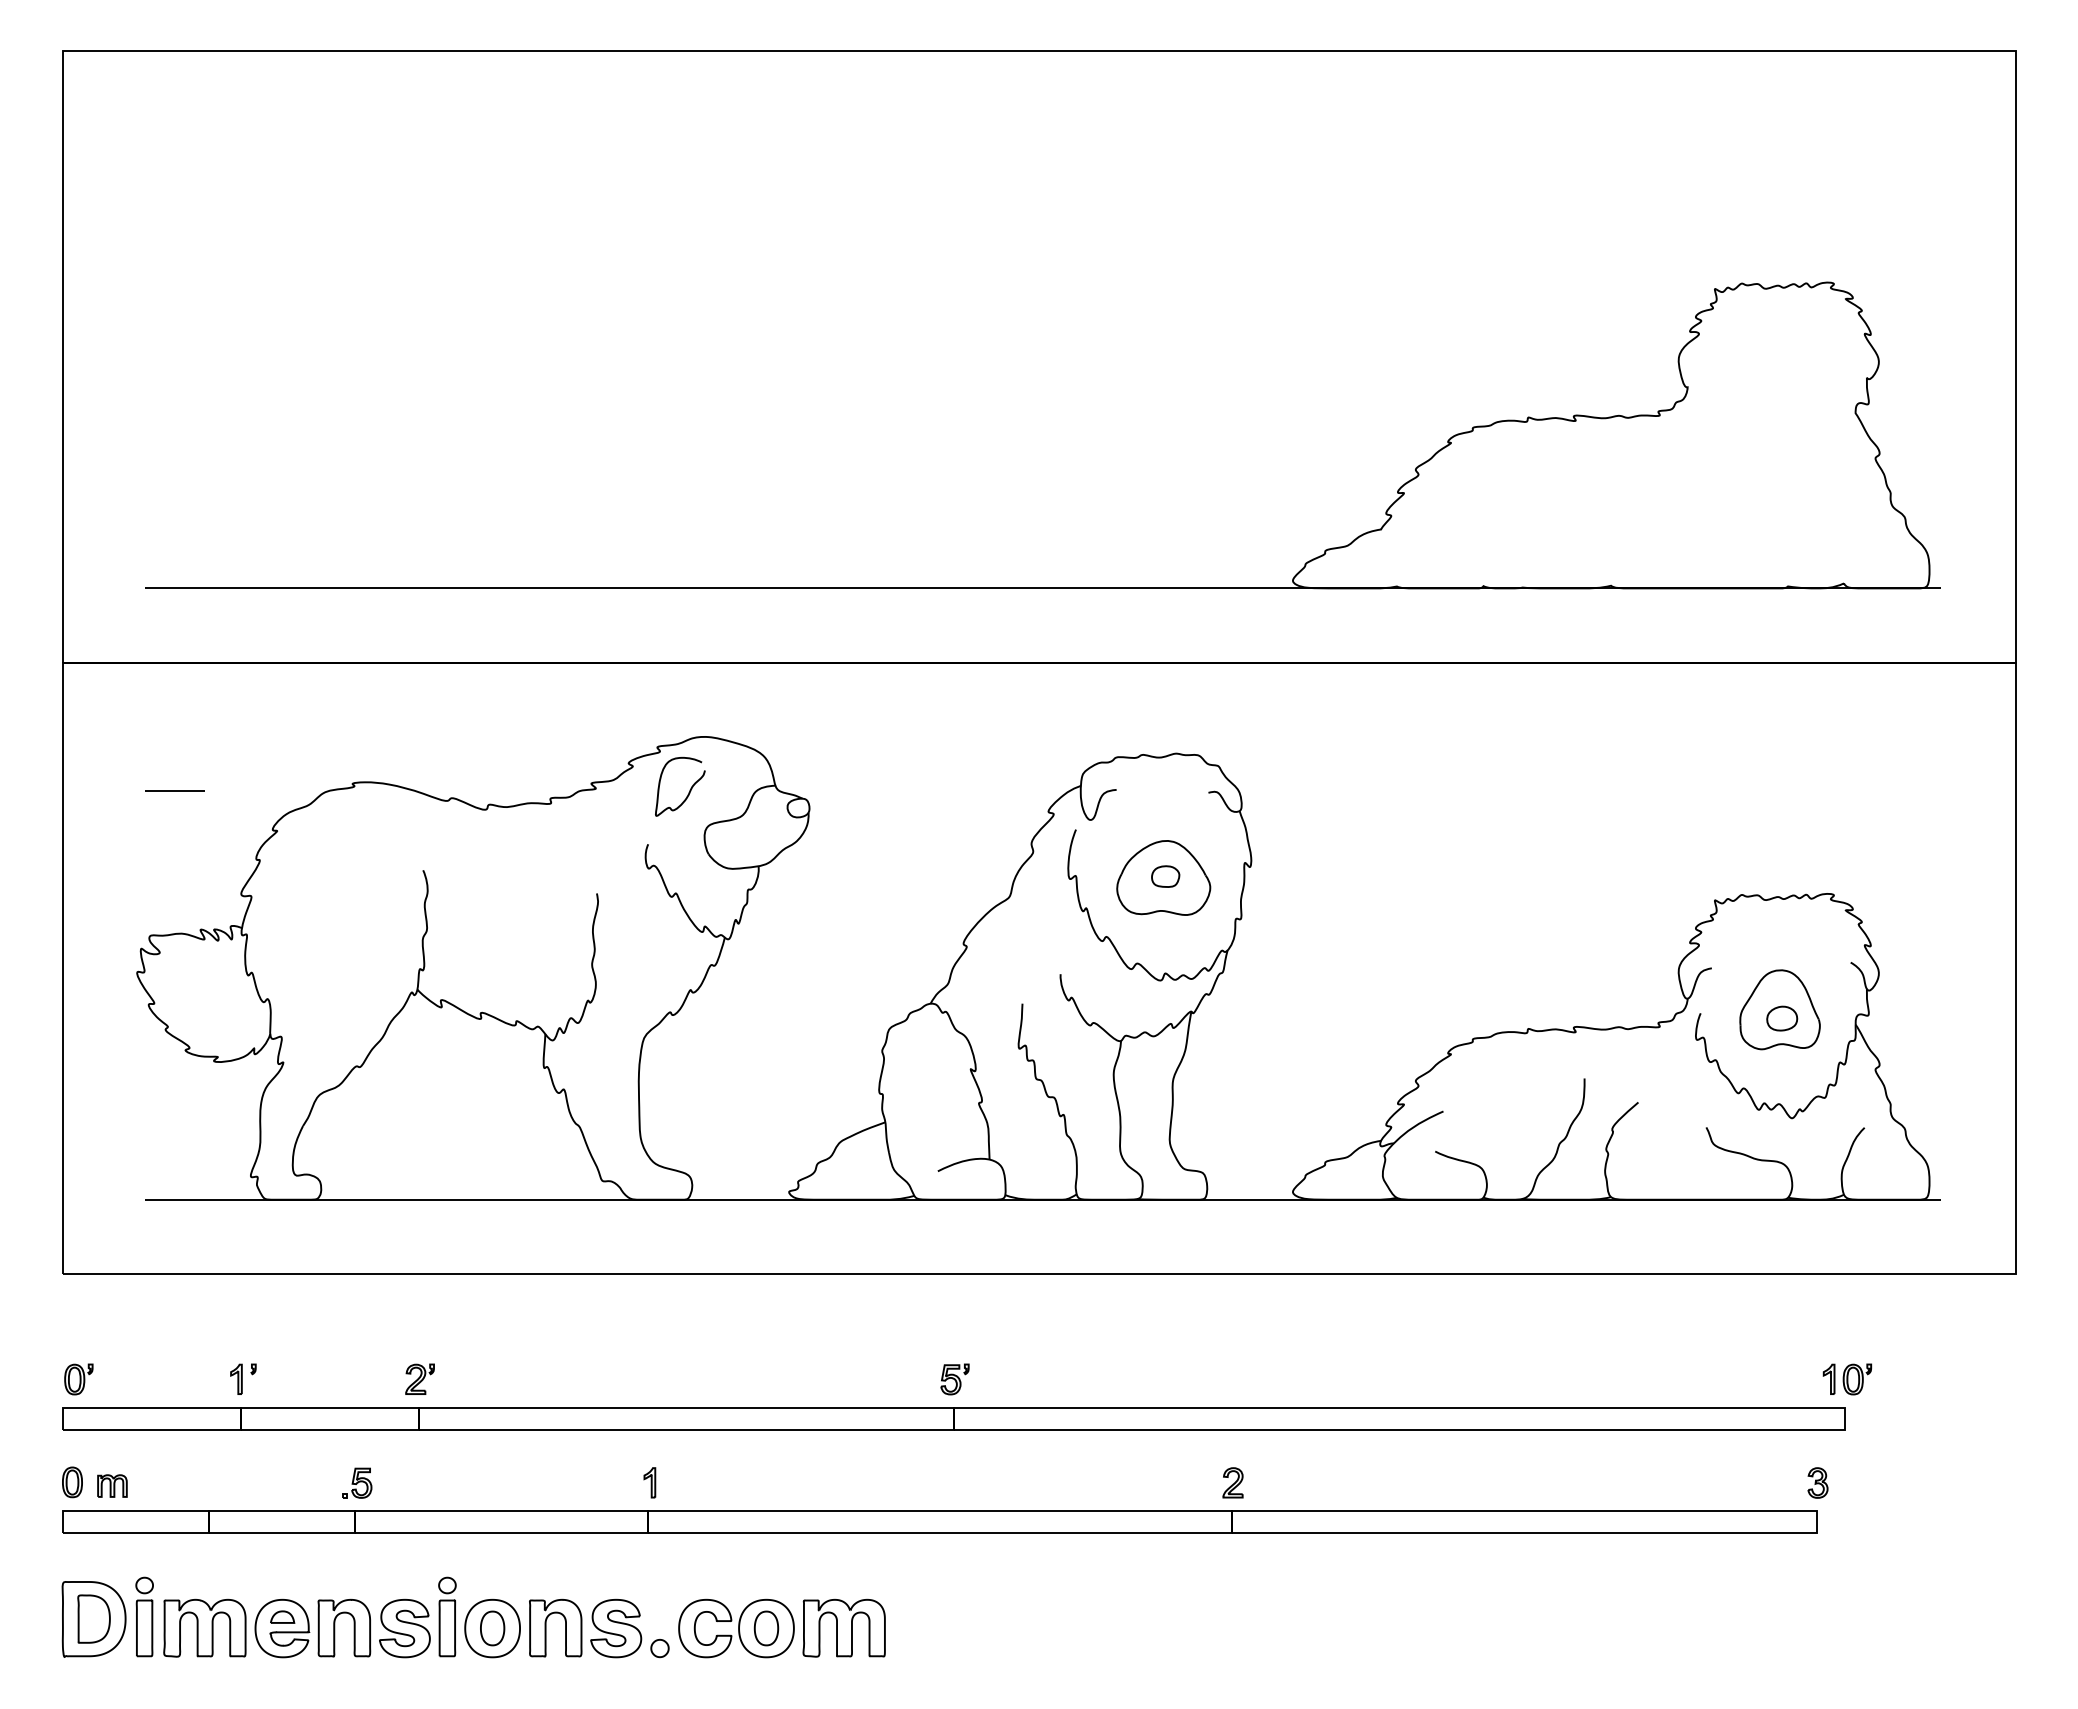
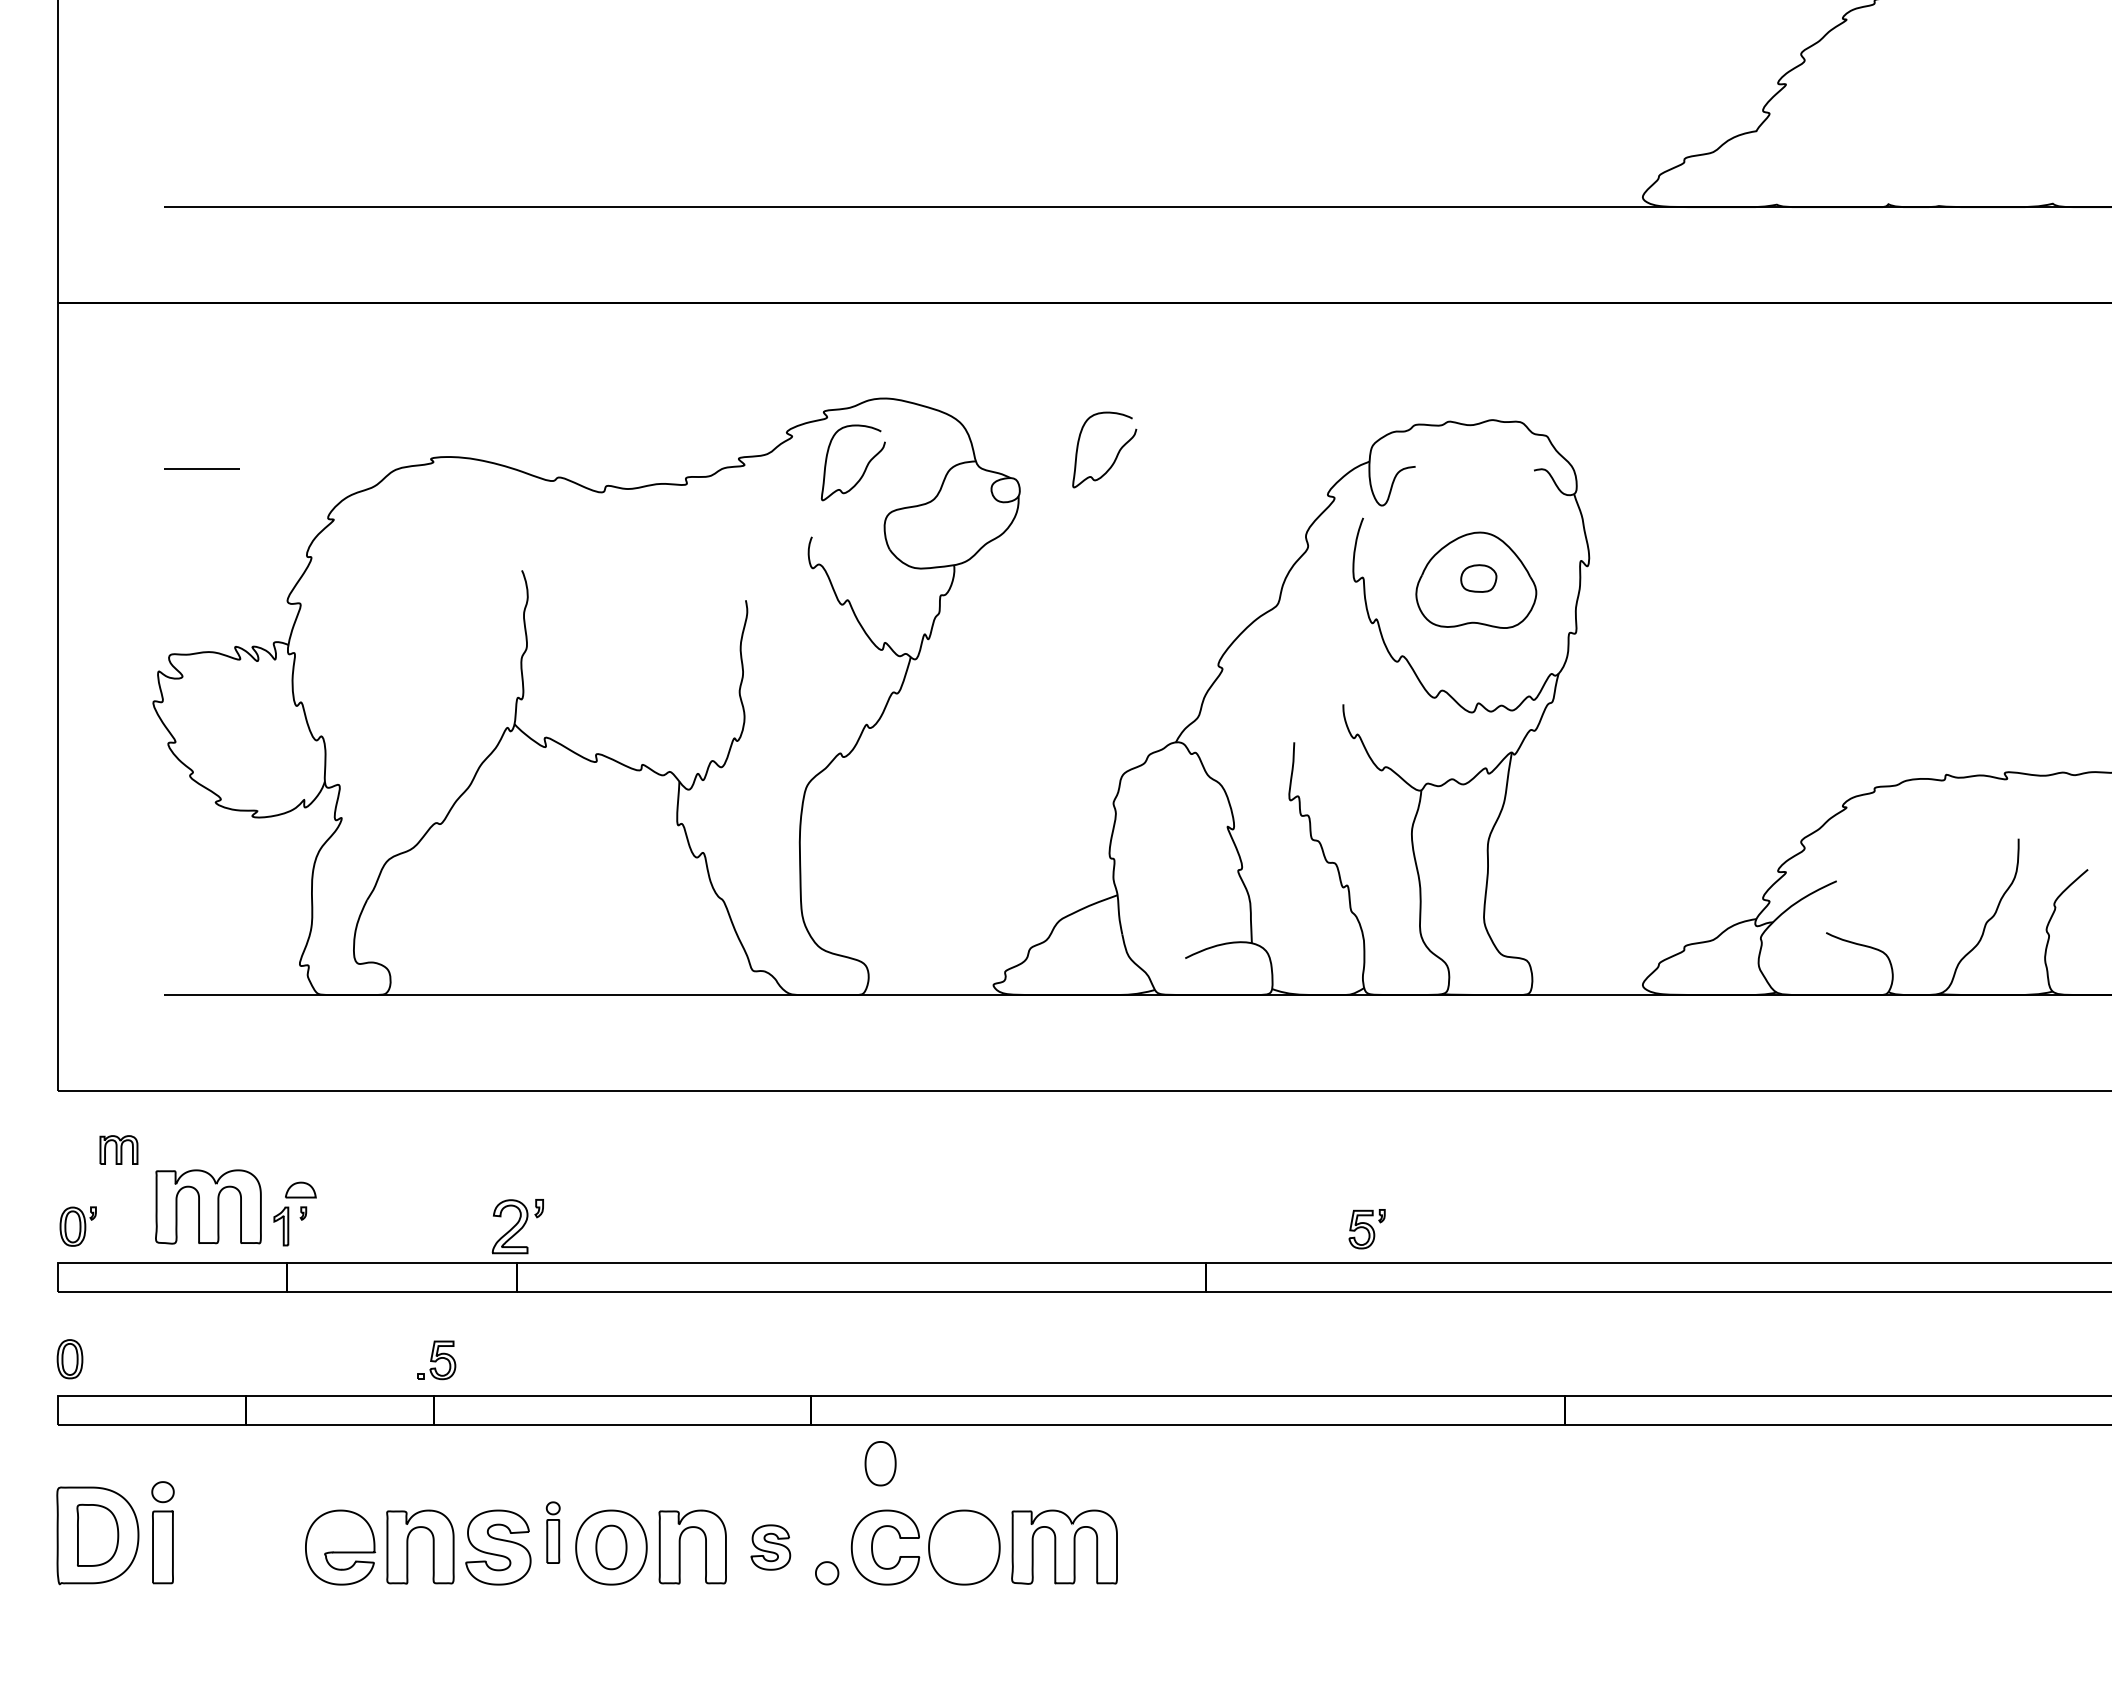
curve: (884, 780) -> (1116, 454), added
part: (419, 1378) -> (517, 1225), size x1.4
part: (954, 1379) -> (1366, 1229), moved
part: (649, 1482) -> (813, 1359), removed
part: (1232, 1482) -> (1564, 1359), removed
part: (112, 1485) -> (119, 1149), moved
part: (282, 1616) -> (300, 1189), moved
part: (447, 1616) -> (553, 1532), size x0.6
part: (204, 1627) -> (207, 1206), moved
part: (616, 1628) -> (771, 1547), size x0.6
part: (766, 1628) -> (880, 1463), moved

